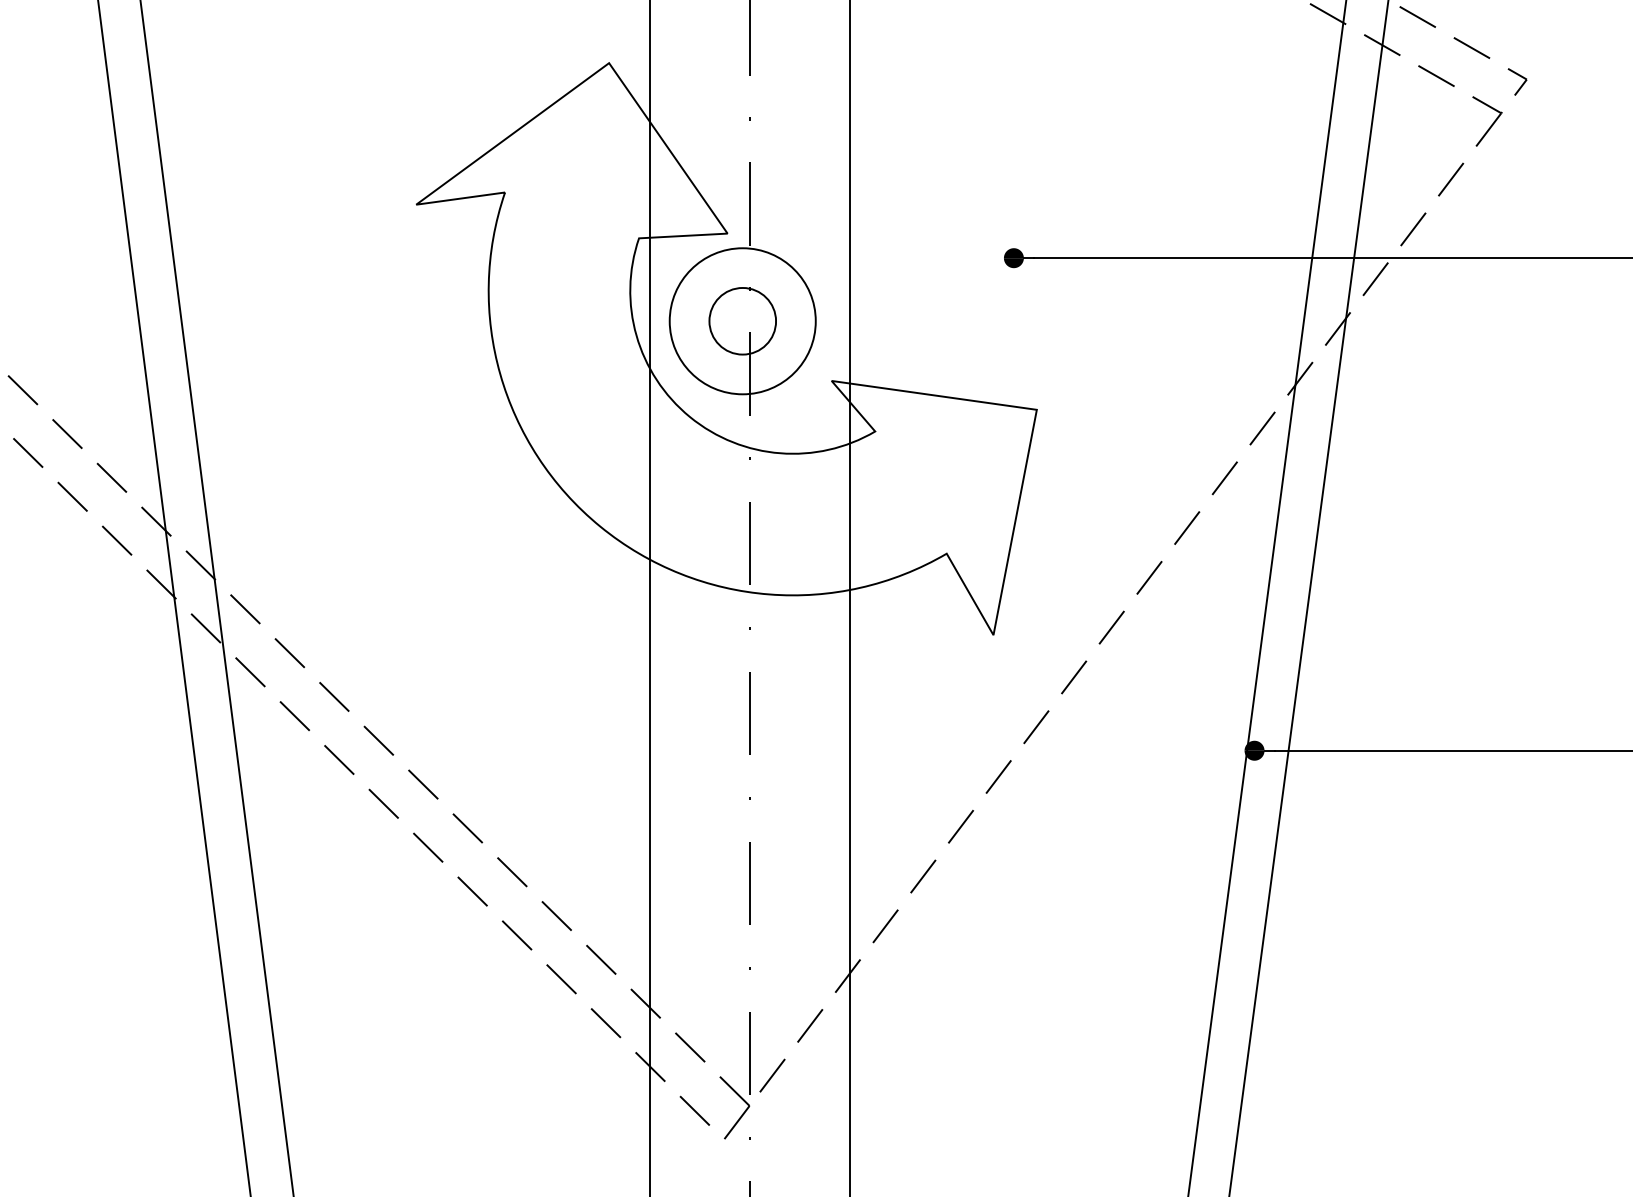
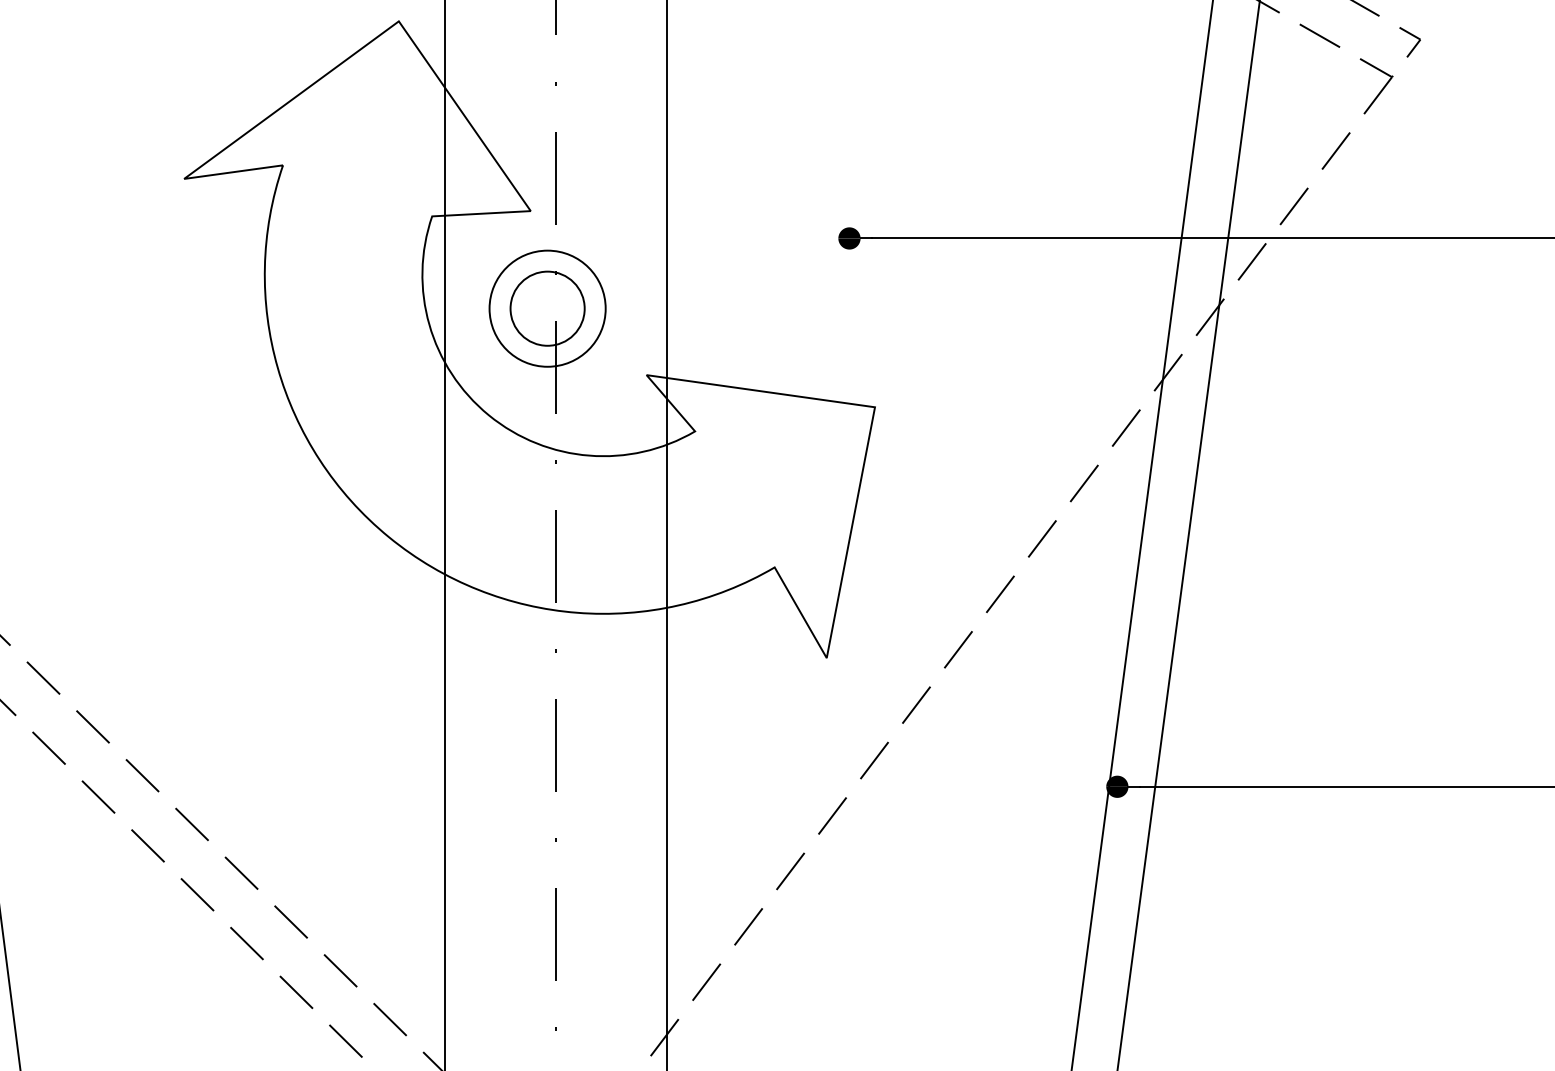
circle: (742, 321) -> (547, 308), size x0.71

